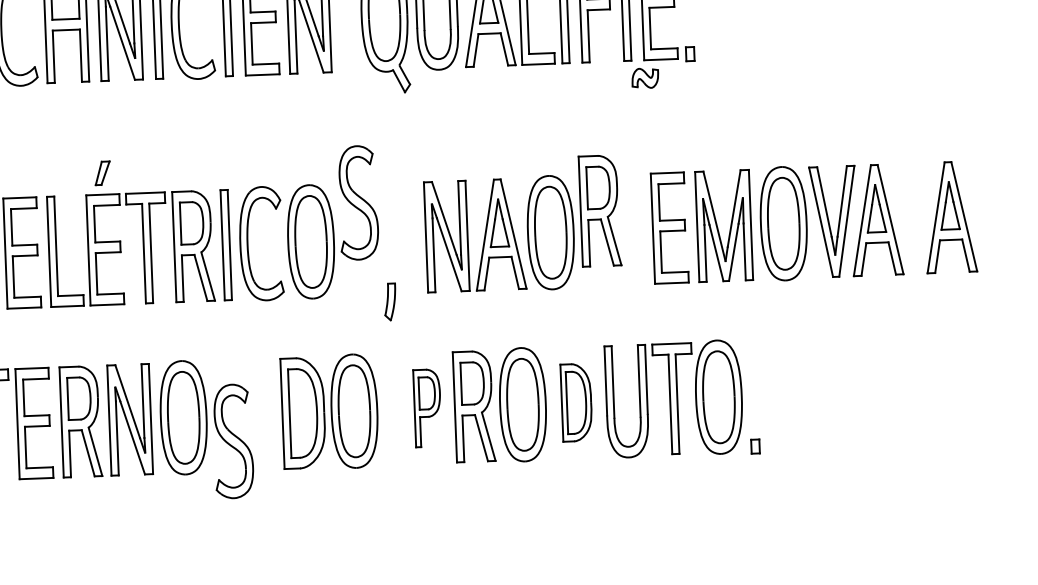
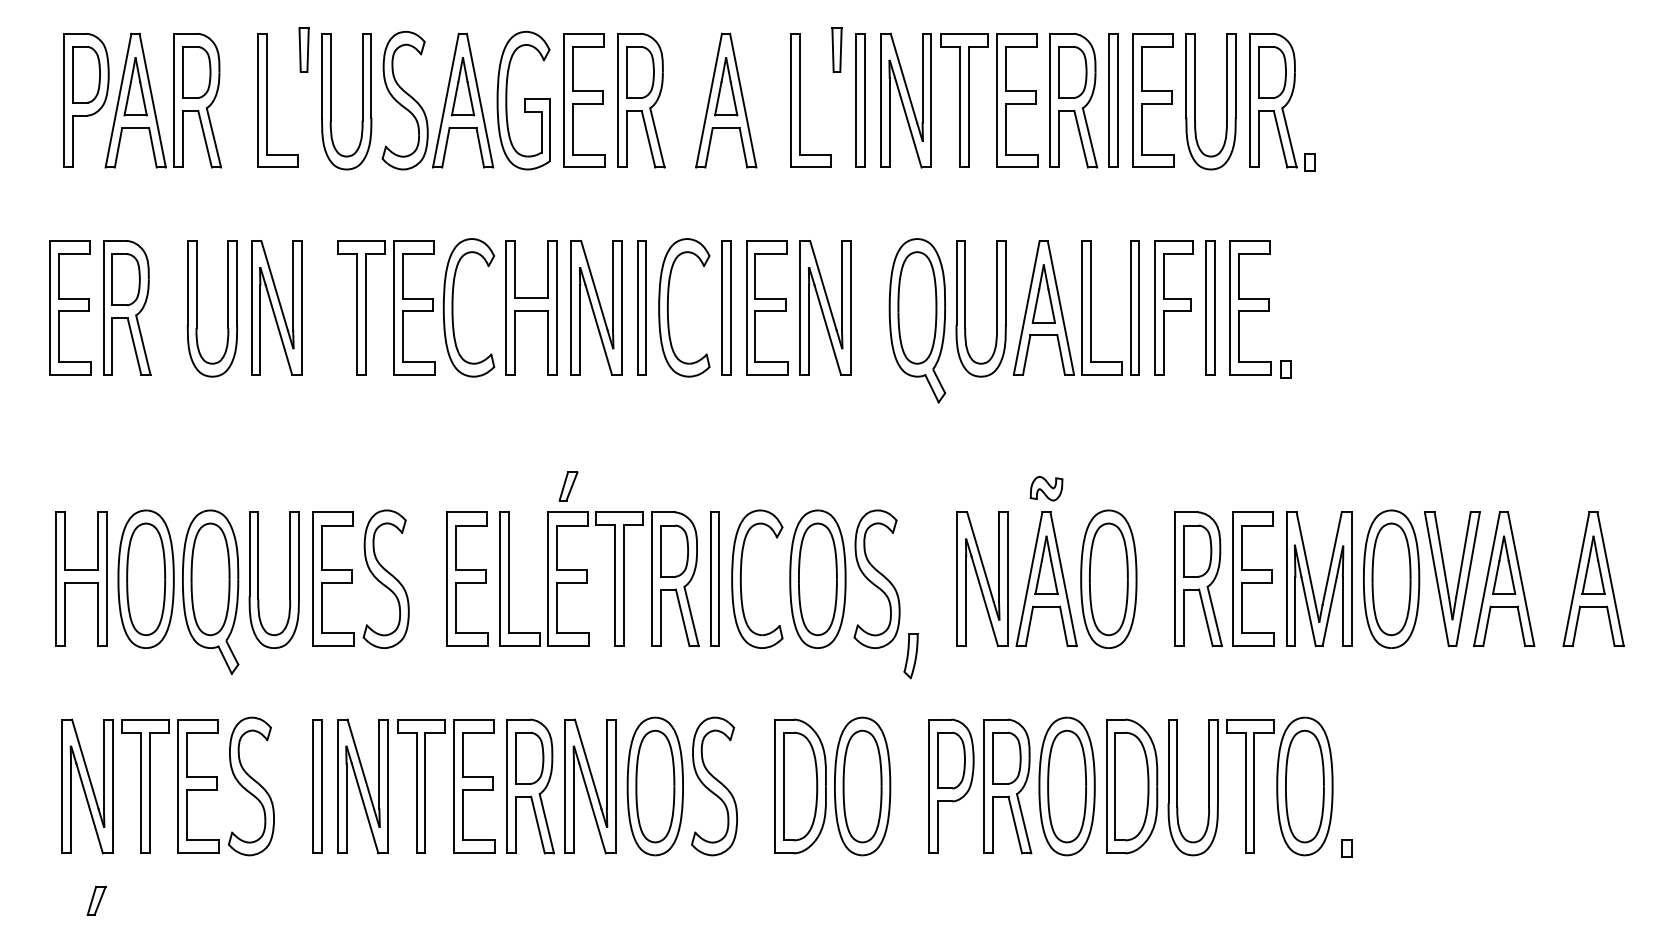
part: (645, 78) -> (1046, 488), moved
part: (357, 202) -> (876, 578), moved
part: (600, 211) -> (1198, 579), moved
part: (576, 402) -> (1132, 786), size x1.43
part: (427, 407) -> (951, 785), size x1.43
part: (233, 441) -> (714, 786), moved

